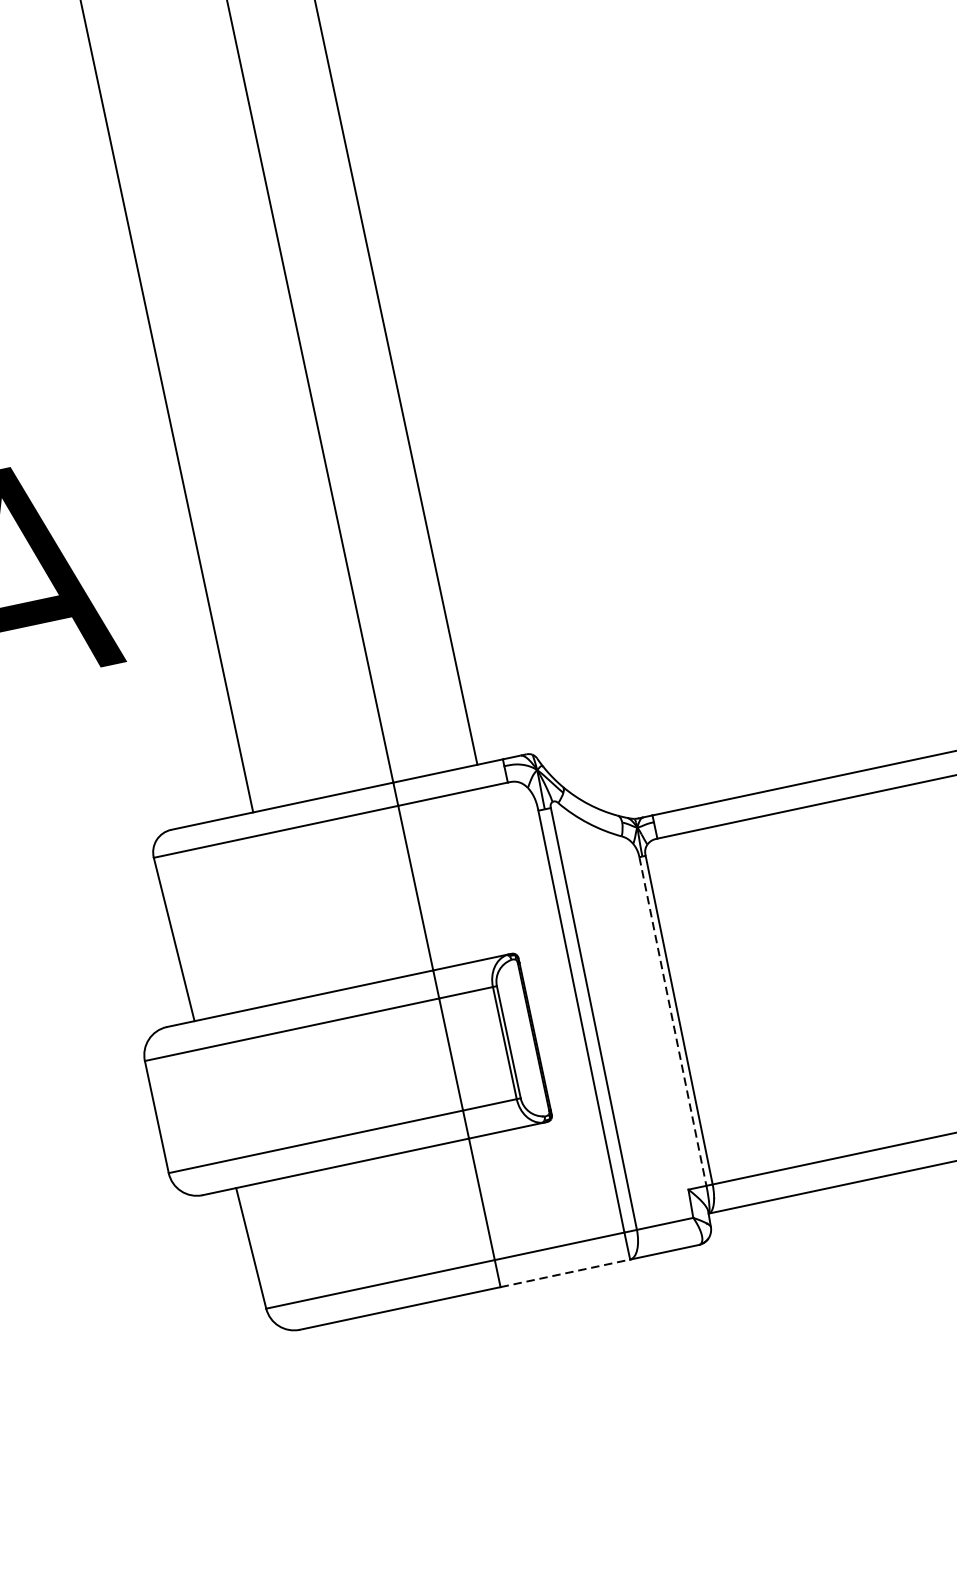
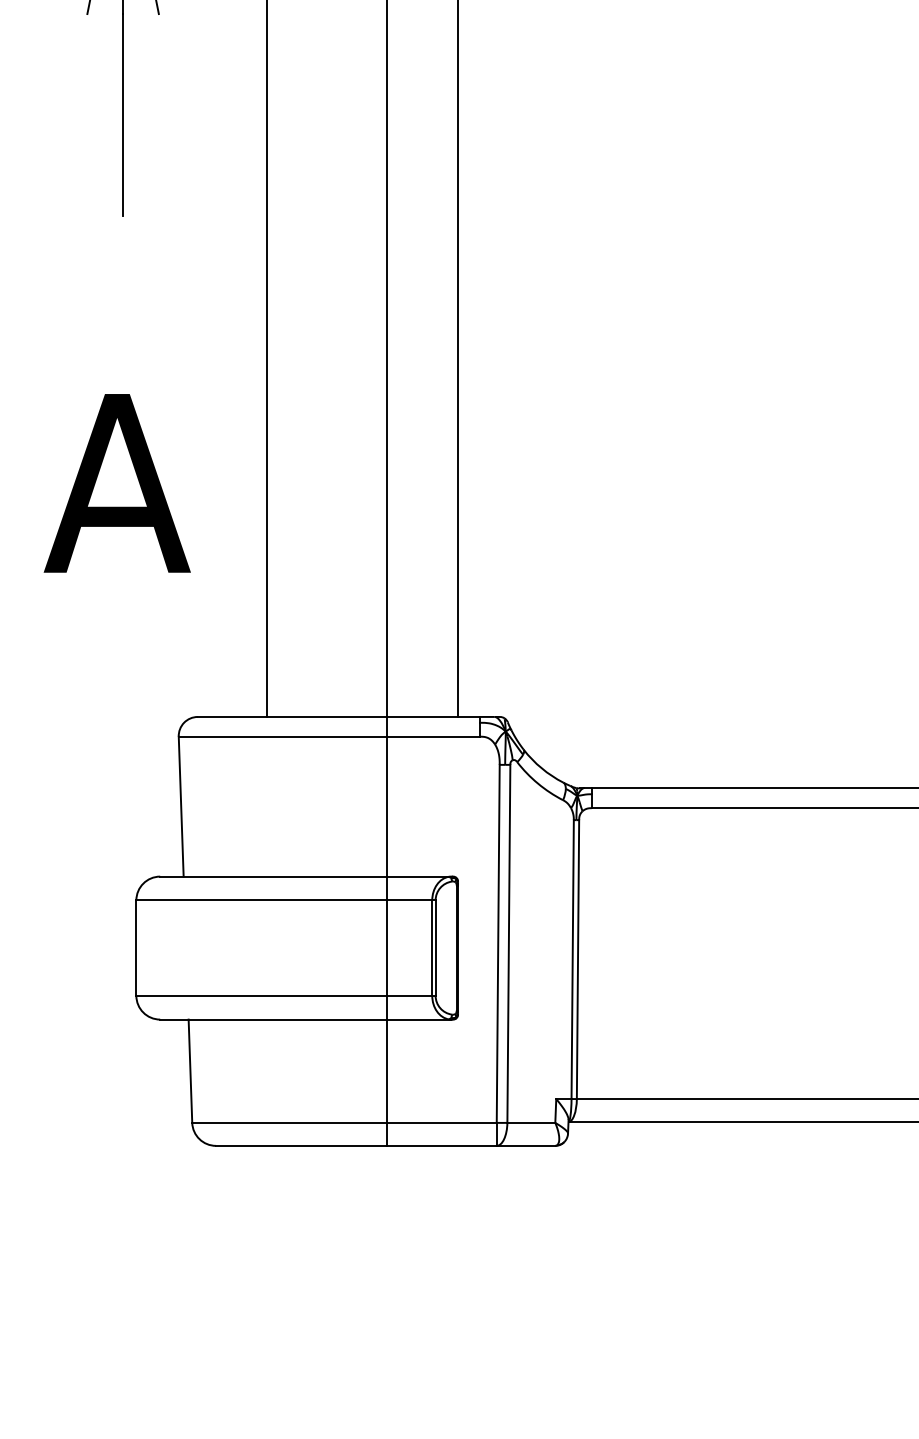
line: (672, 1022) -> (572, 960), dashed -> solid
line: (566, 1272) -> (442, 1145), dashed -> solid

